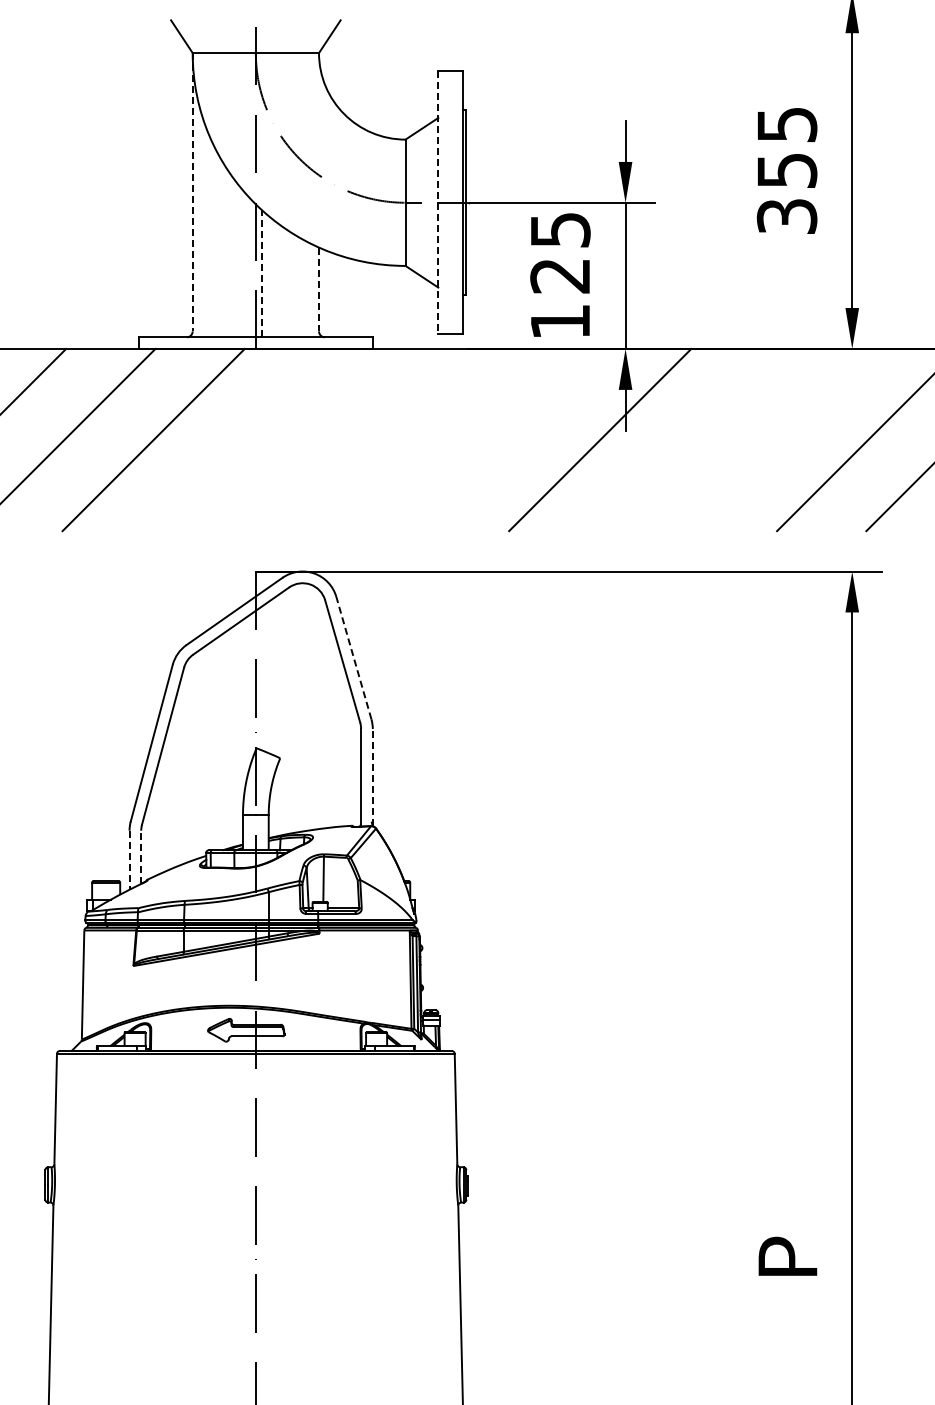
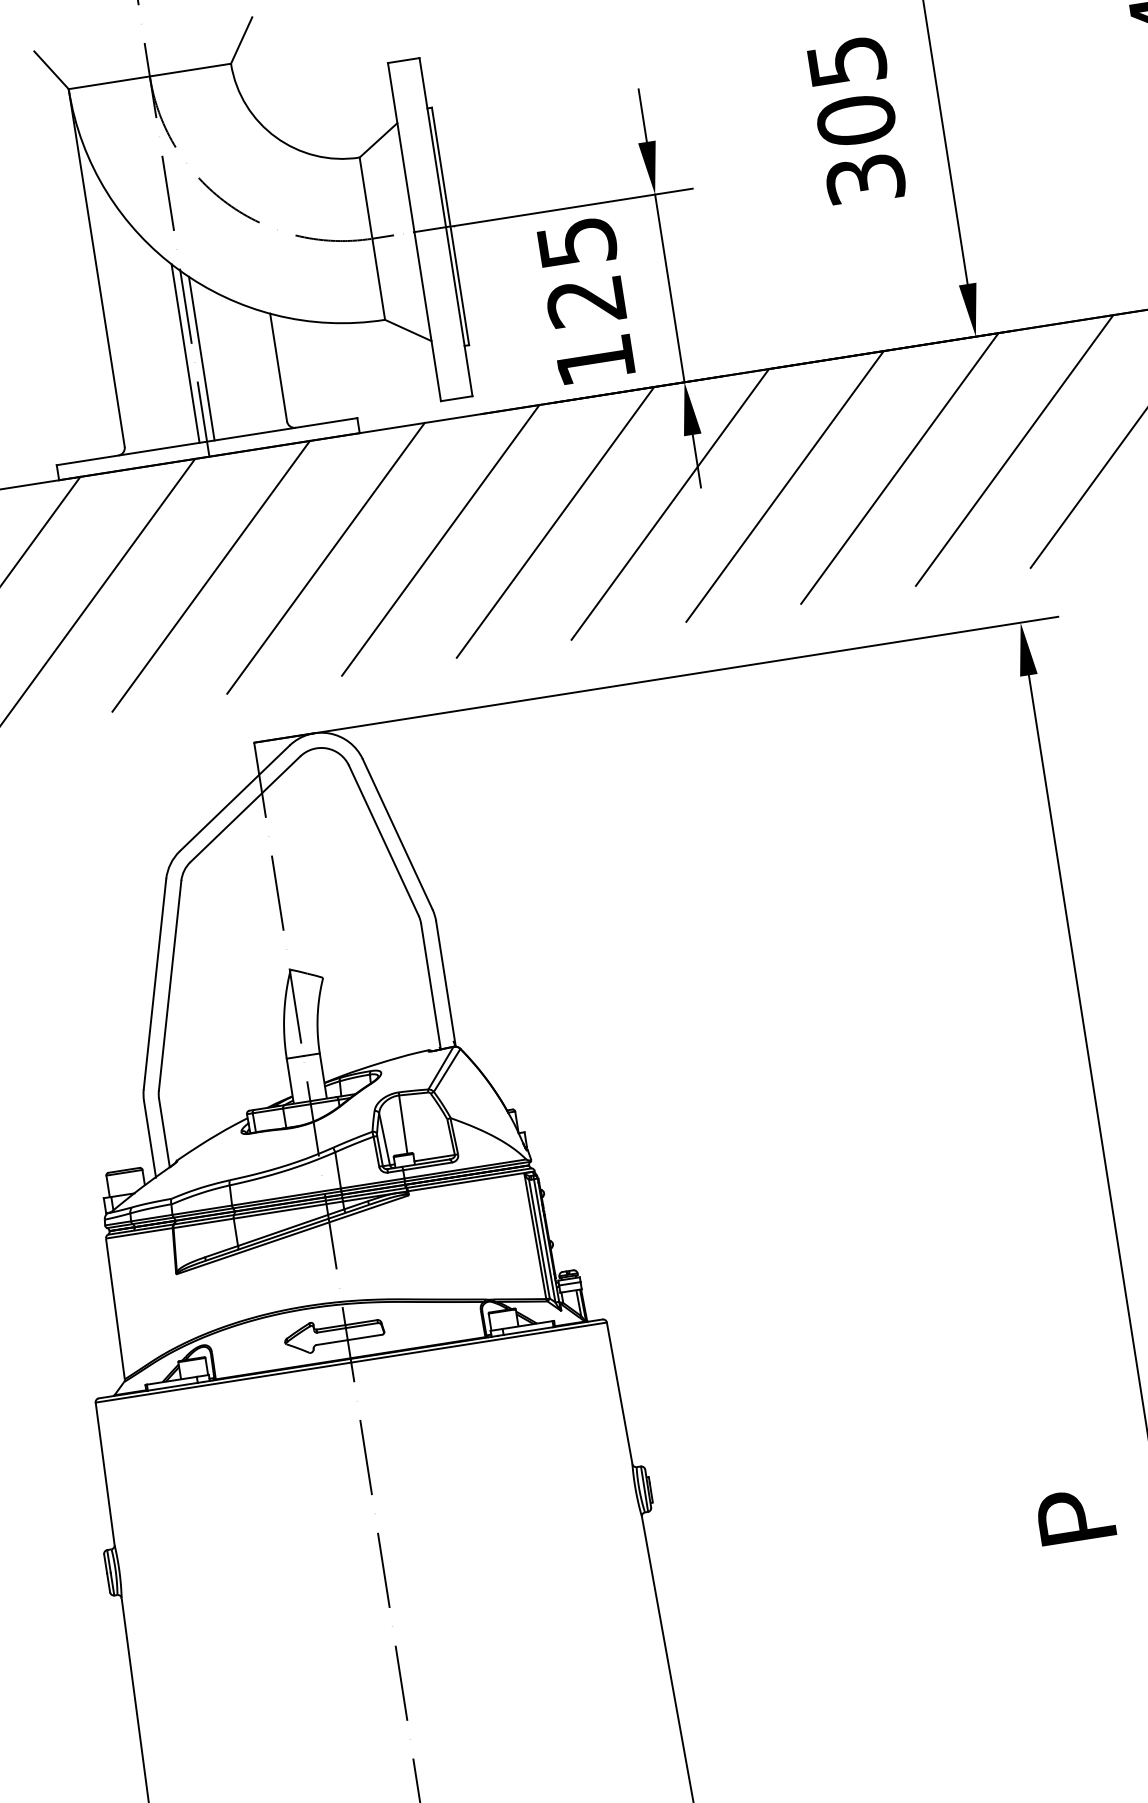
text: (786, 170) -> (855, 120), 355 -> 305
line: (192, 192) -> (96, 268), dashed -> solid
line: (438, 202) -> (414, 231), dashed -> solid
line: (250, 267) -> (186, 353), added
line: (261, 273) -> (201, 358), dashed -> solid
line: (319, 289) -> (279, 367), dashed -> solid
line: (242, 439) -> (210, 575), added
line: (332, 439) -> (326, 557), added
line: (421, 439) -> (440, 539), added
line: (510, 439) -> (554, 521), added
line: (689, 439) -> (784, 485), added
line: (778, 439) -> (899, 467), added
line: (353, 658) -> (397, 834), dashed -> solid
line: (372, 777) -> (445, 983), dashed -> solid
line: (141, 857) -> (164, 1133), dashed -> solid
line: (129, 860) -> (149, 1139), dashed -> solid

